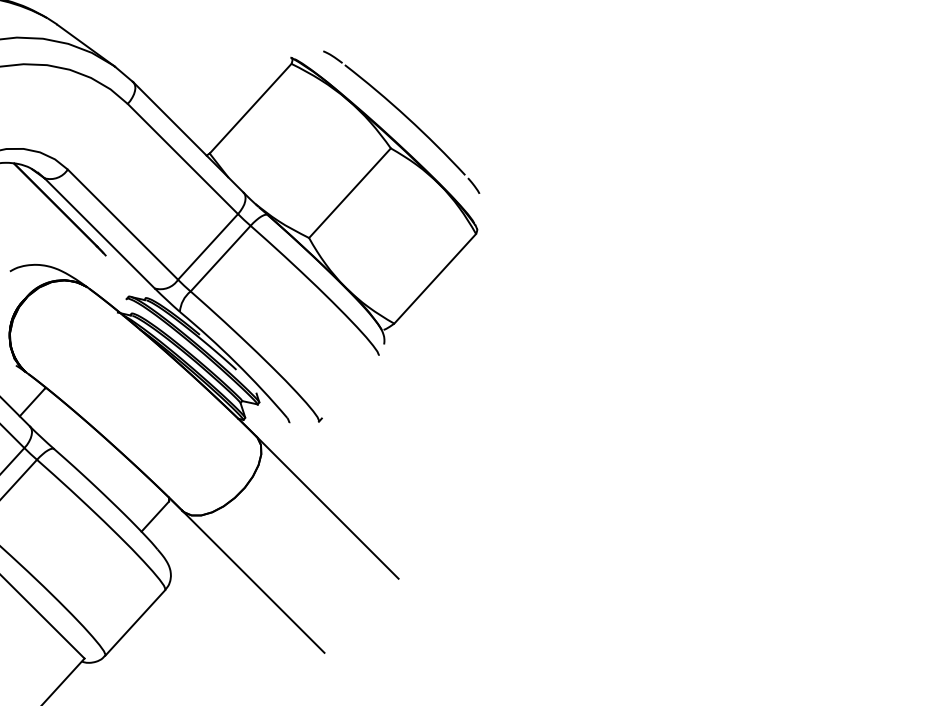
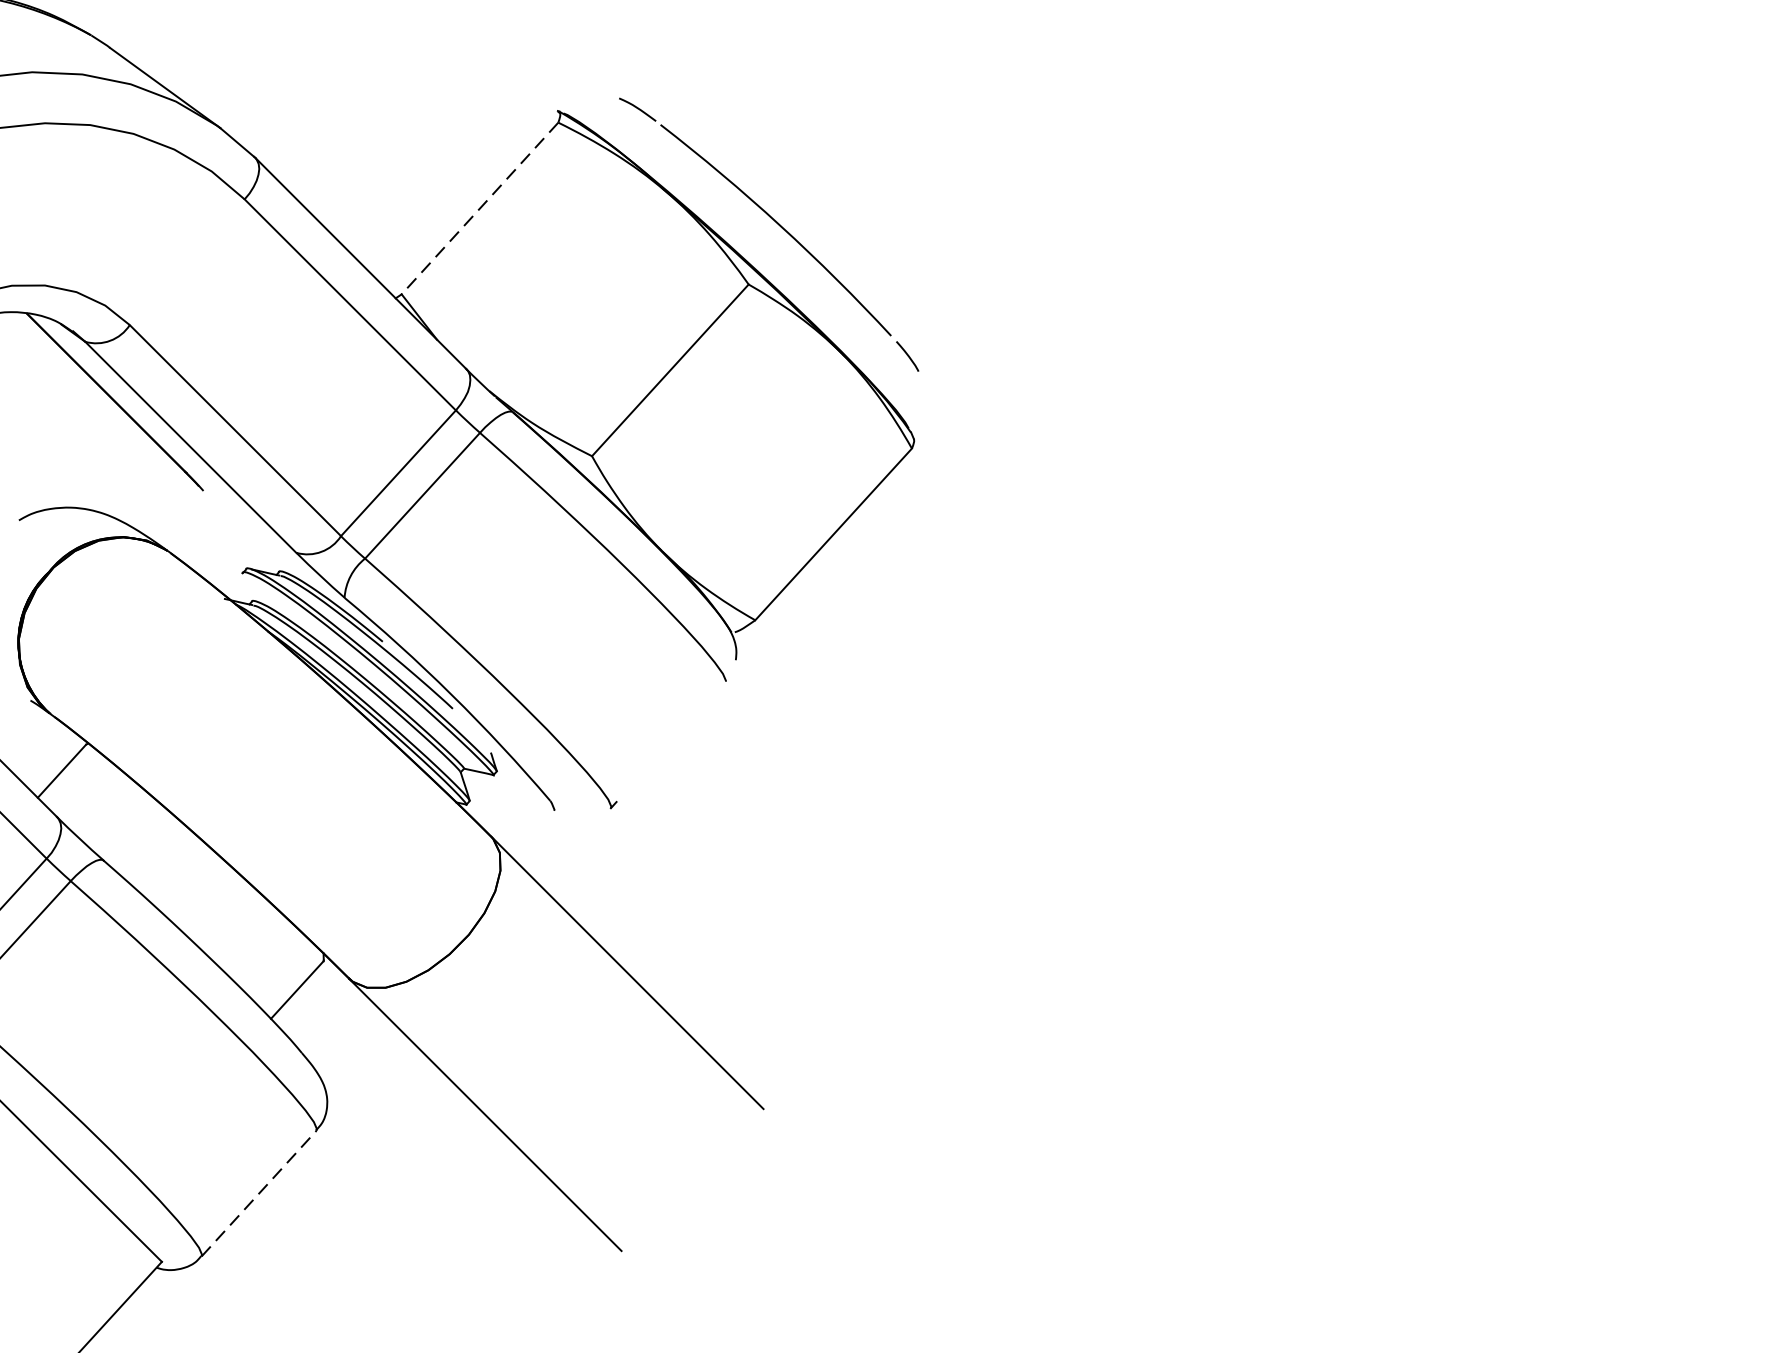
line: (250, 108) -> (479, 208), solid -> dashed
line: (135, 622) -> (259, 1192), solid -> dashed

